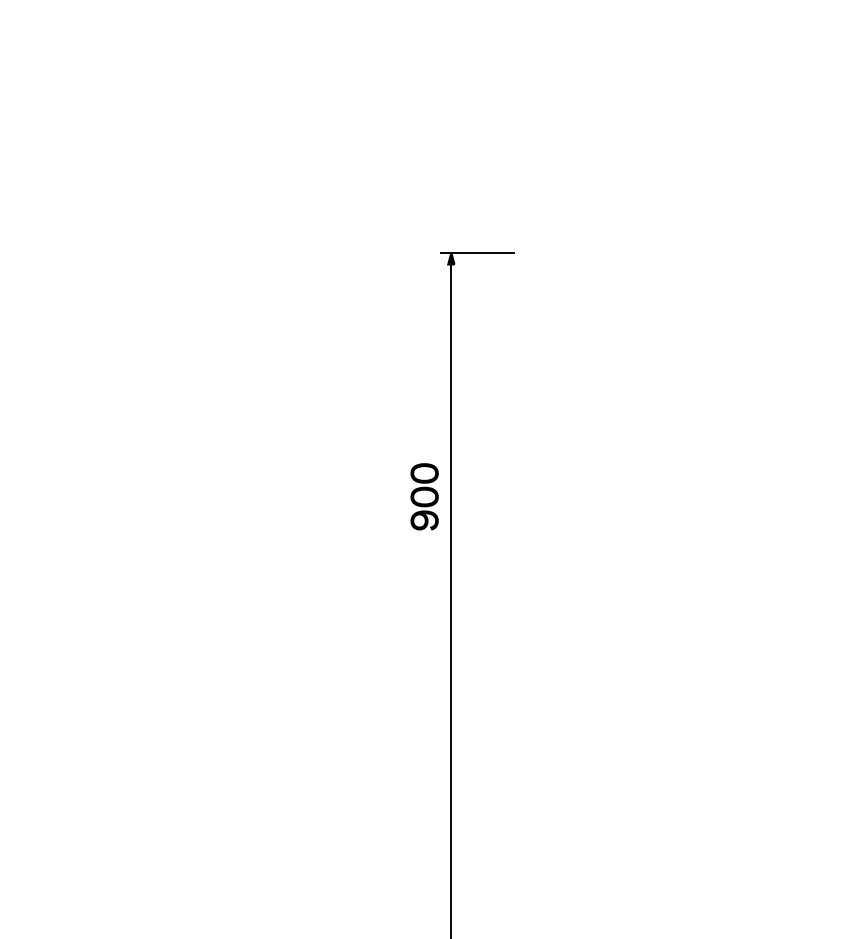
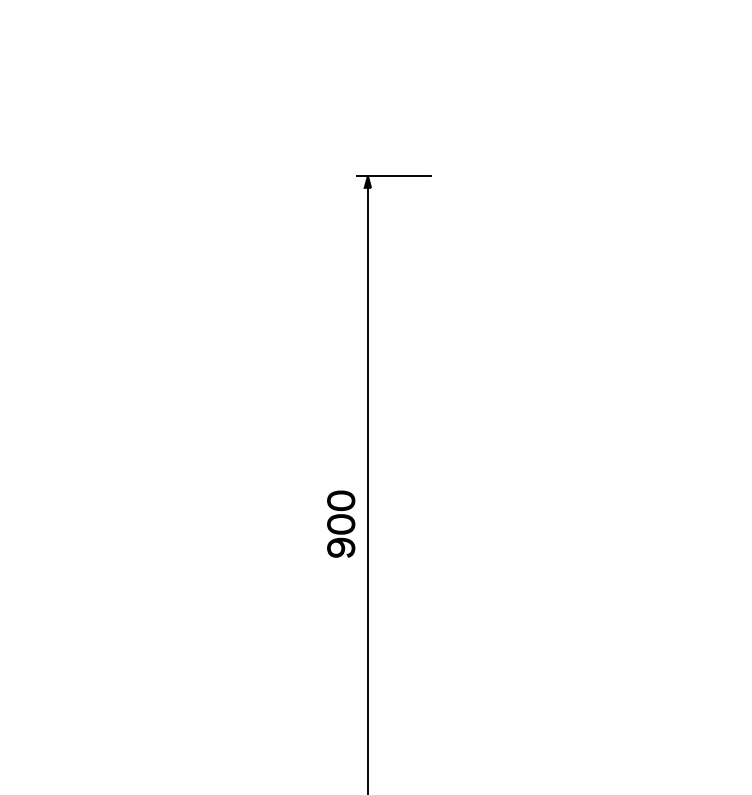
part: (424, 496) -> (341, 523), moved

